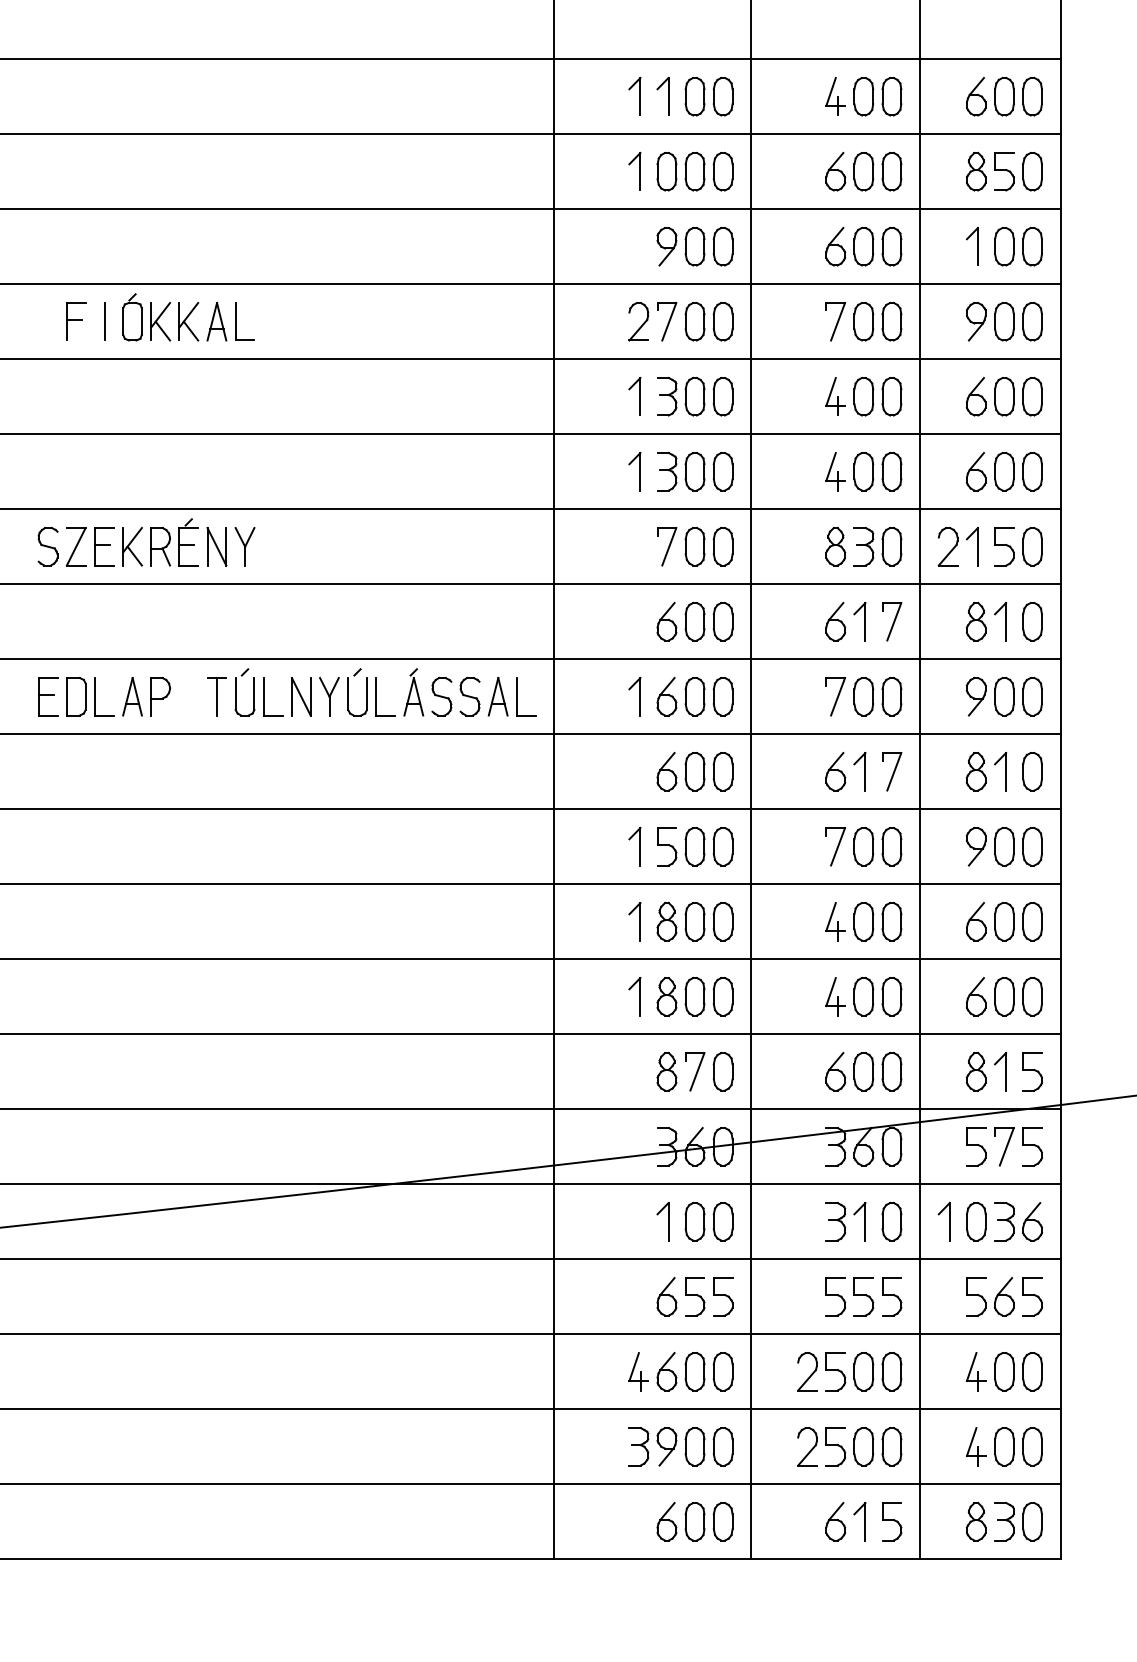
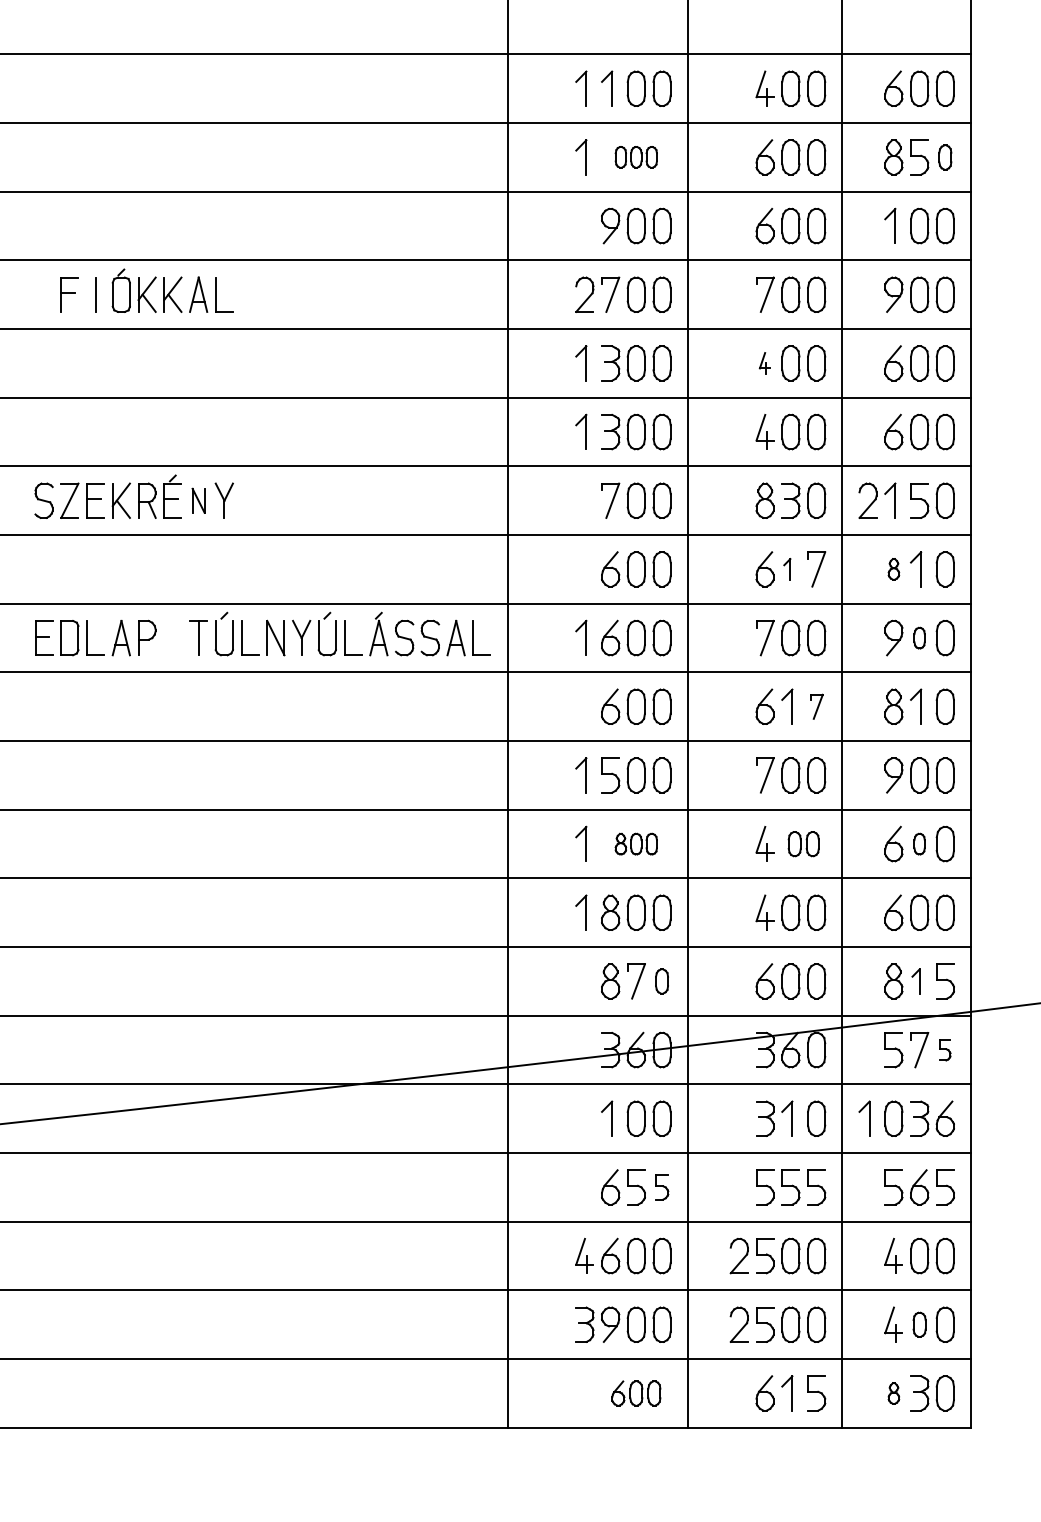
part: (694, 171) -> (635, 157), size x0.6
part: (1032, 171) -> (945, 157), size x0.7
part: (835, 396) -> (764, 363), size x0.6
part: (216, 546) -> (198, 500), size x0.7
part: (859, 621) -> (786, 569), size x0.6
part: (976, 621) -> (894, 569), size x0.6
part: (1004, 696) -> (919, 637), size x0.6
part: (892, 771) -> (817, 706), size x0.7
part: (694, 921) -> (635, 843), size x0.6
part: (877, 921) -> (803, 843), size x0.7
part: (1004, 921) -> (919, 843), size x0.6
part: (722, 1071) -> (661, 981), size x0.7
part: (1000, 1071) -> (915, 981), size x0.7
part: (1032, 1146) -> (945, 1049), size x0.6
part: (723, 1296) -> (662, 1187), size x0.7
part: (1004, 1446) -> (919, 1324), size x0.7
part: (694, 1521) -> (635, 1393), size x0.7
part: (976, 1521) -> (894, 1393), size x0.6

